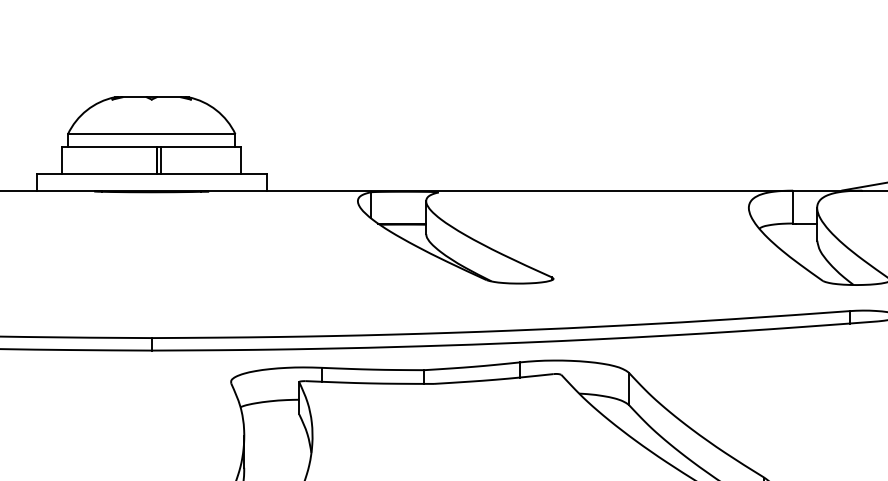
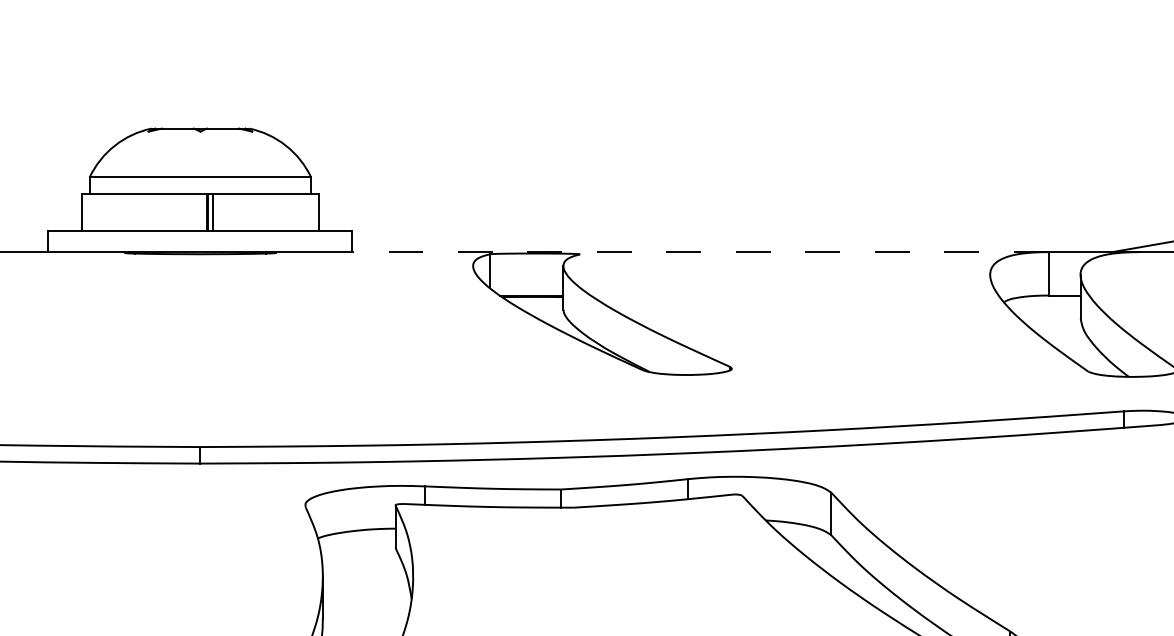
line: (529, 190) -> (700, 252), solid -> dashed

